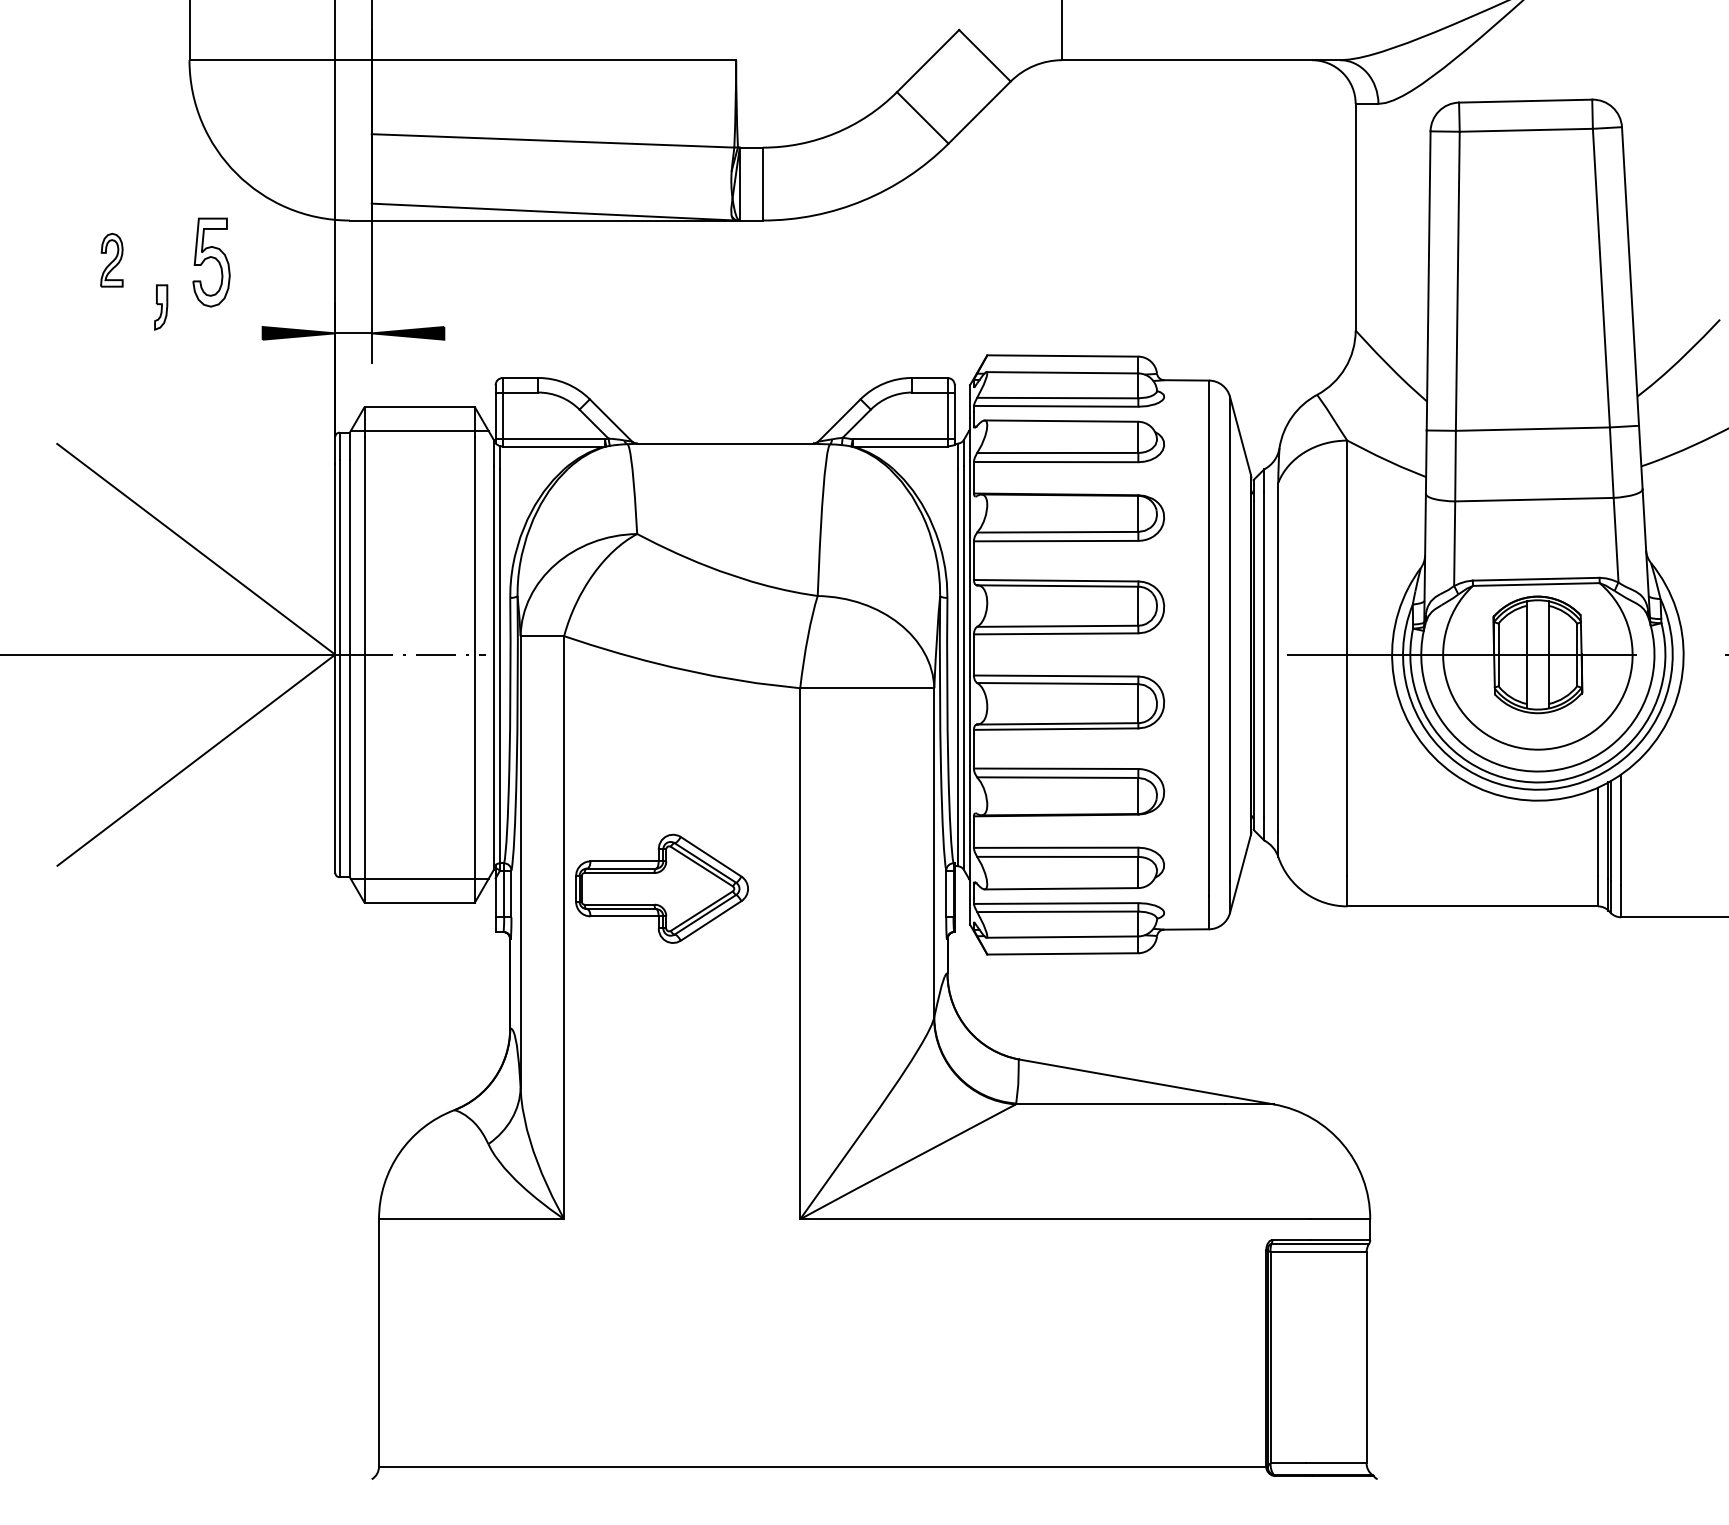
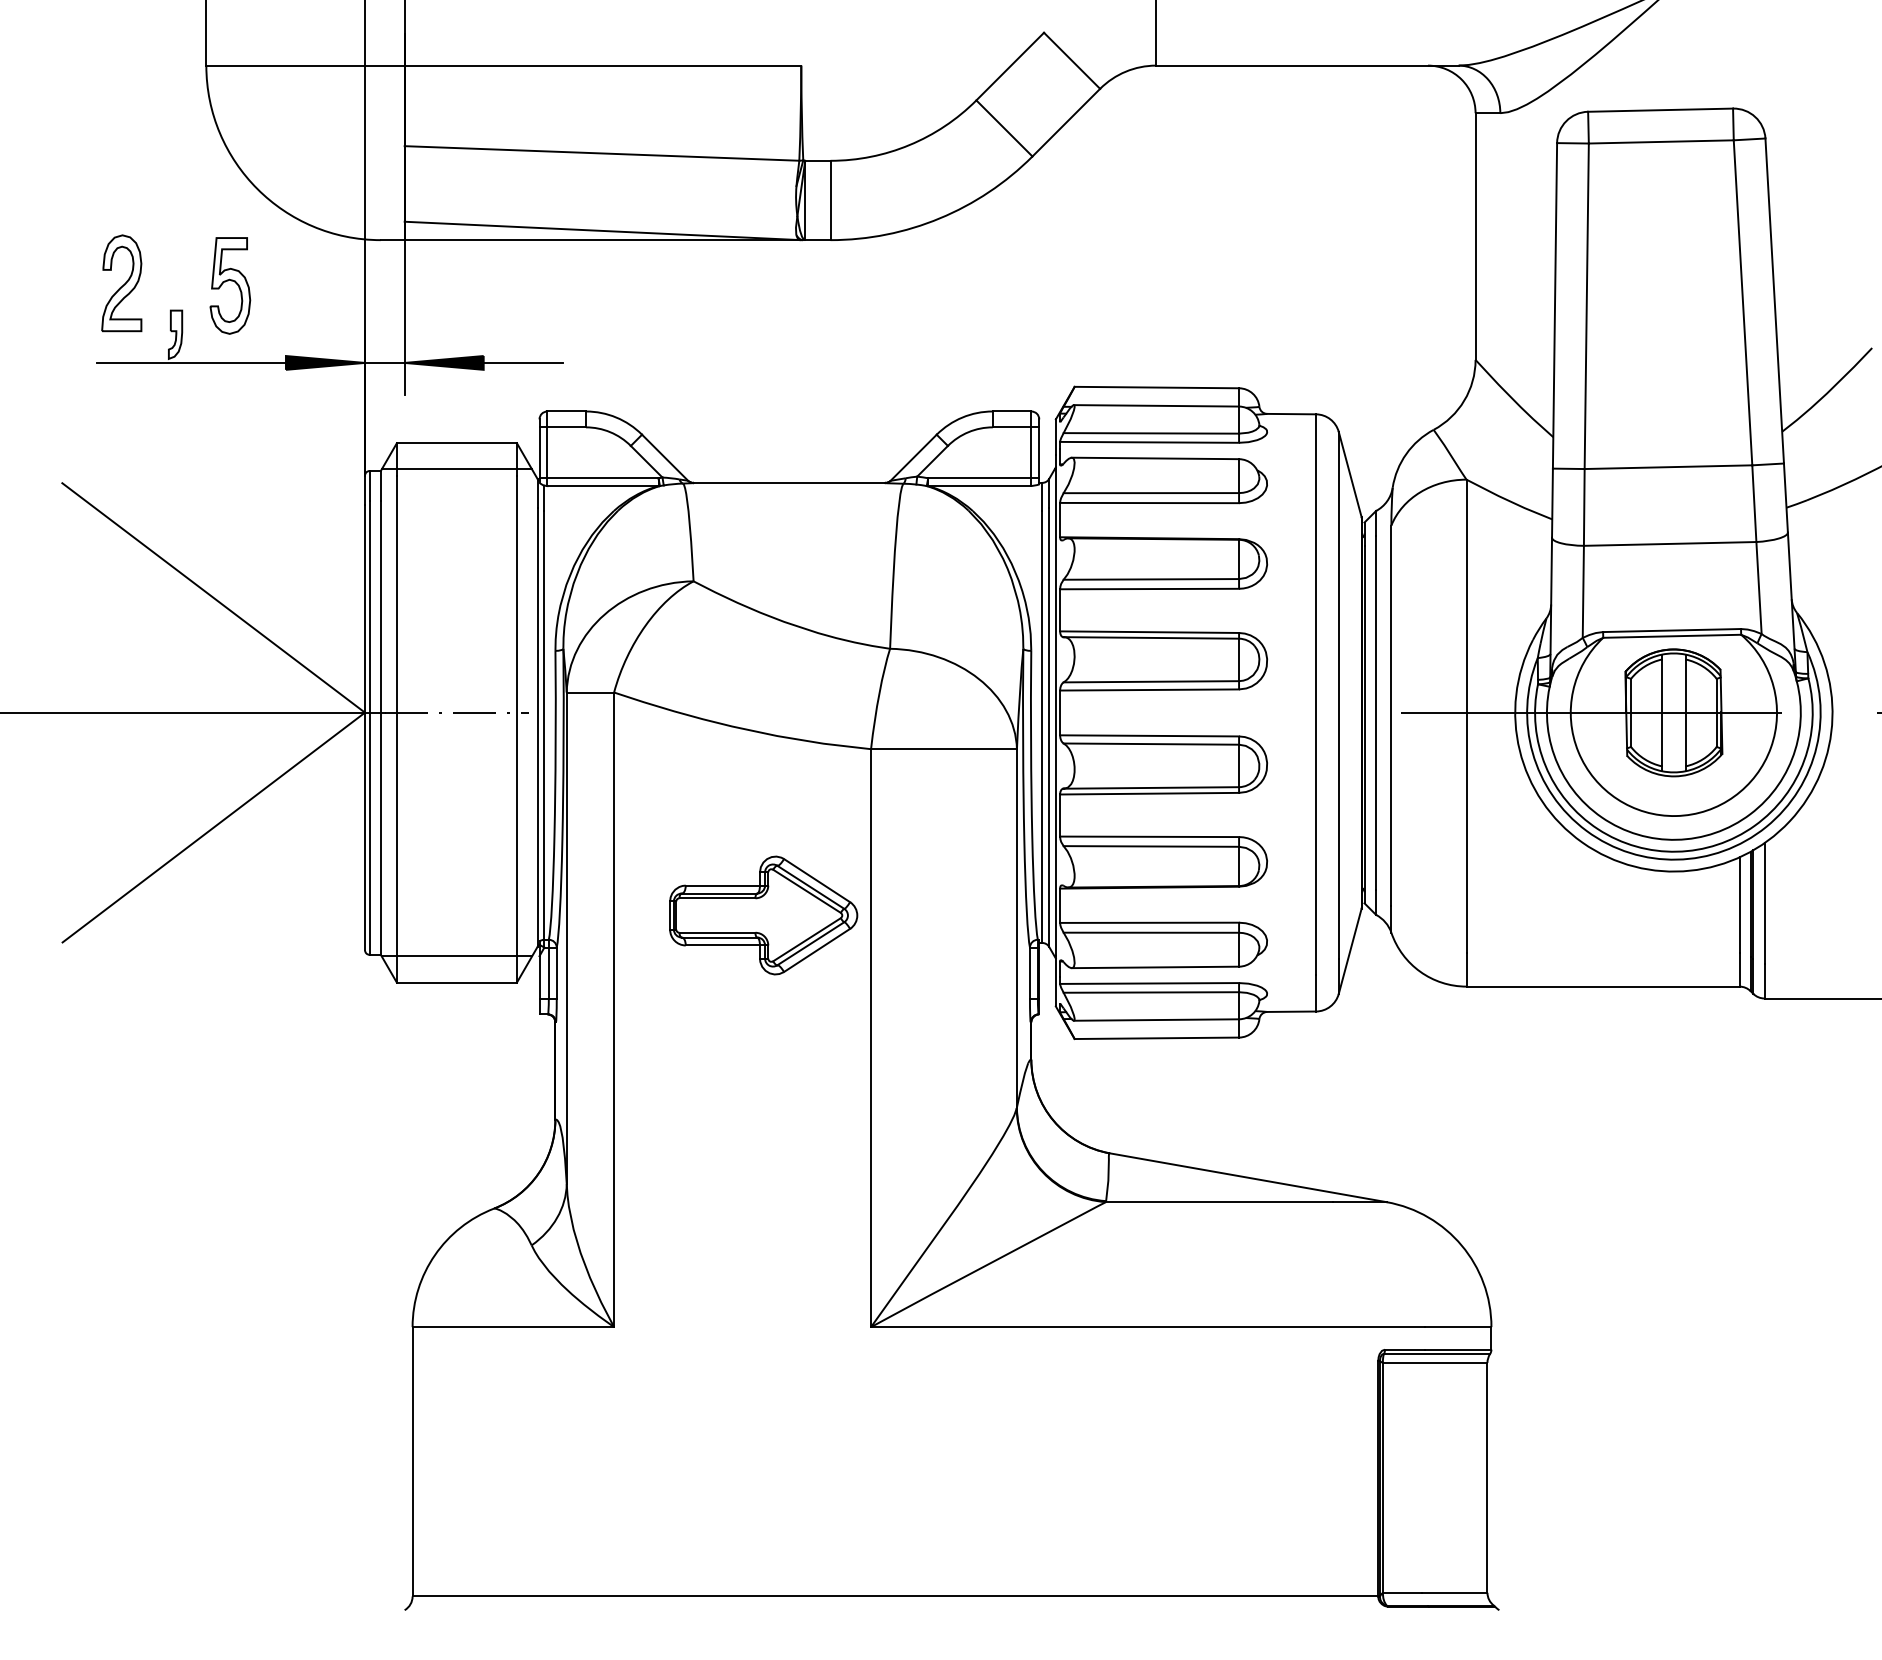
part: (111, 260) -> (121, 283), size x1.67
line: (175, 332) -> (191, 362), added
line: (480, 332) -> (523, 362), added
part: (661, 888) -> (763, 915), moved

